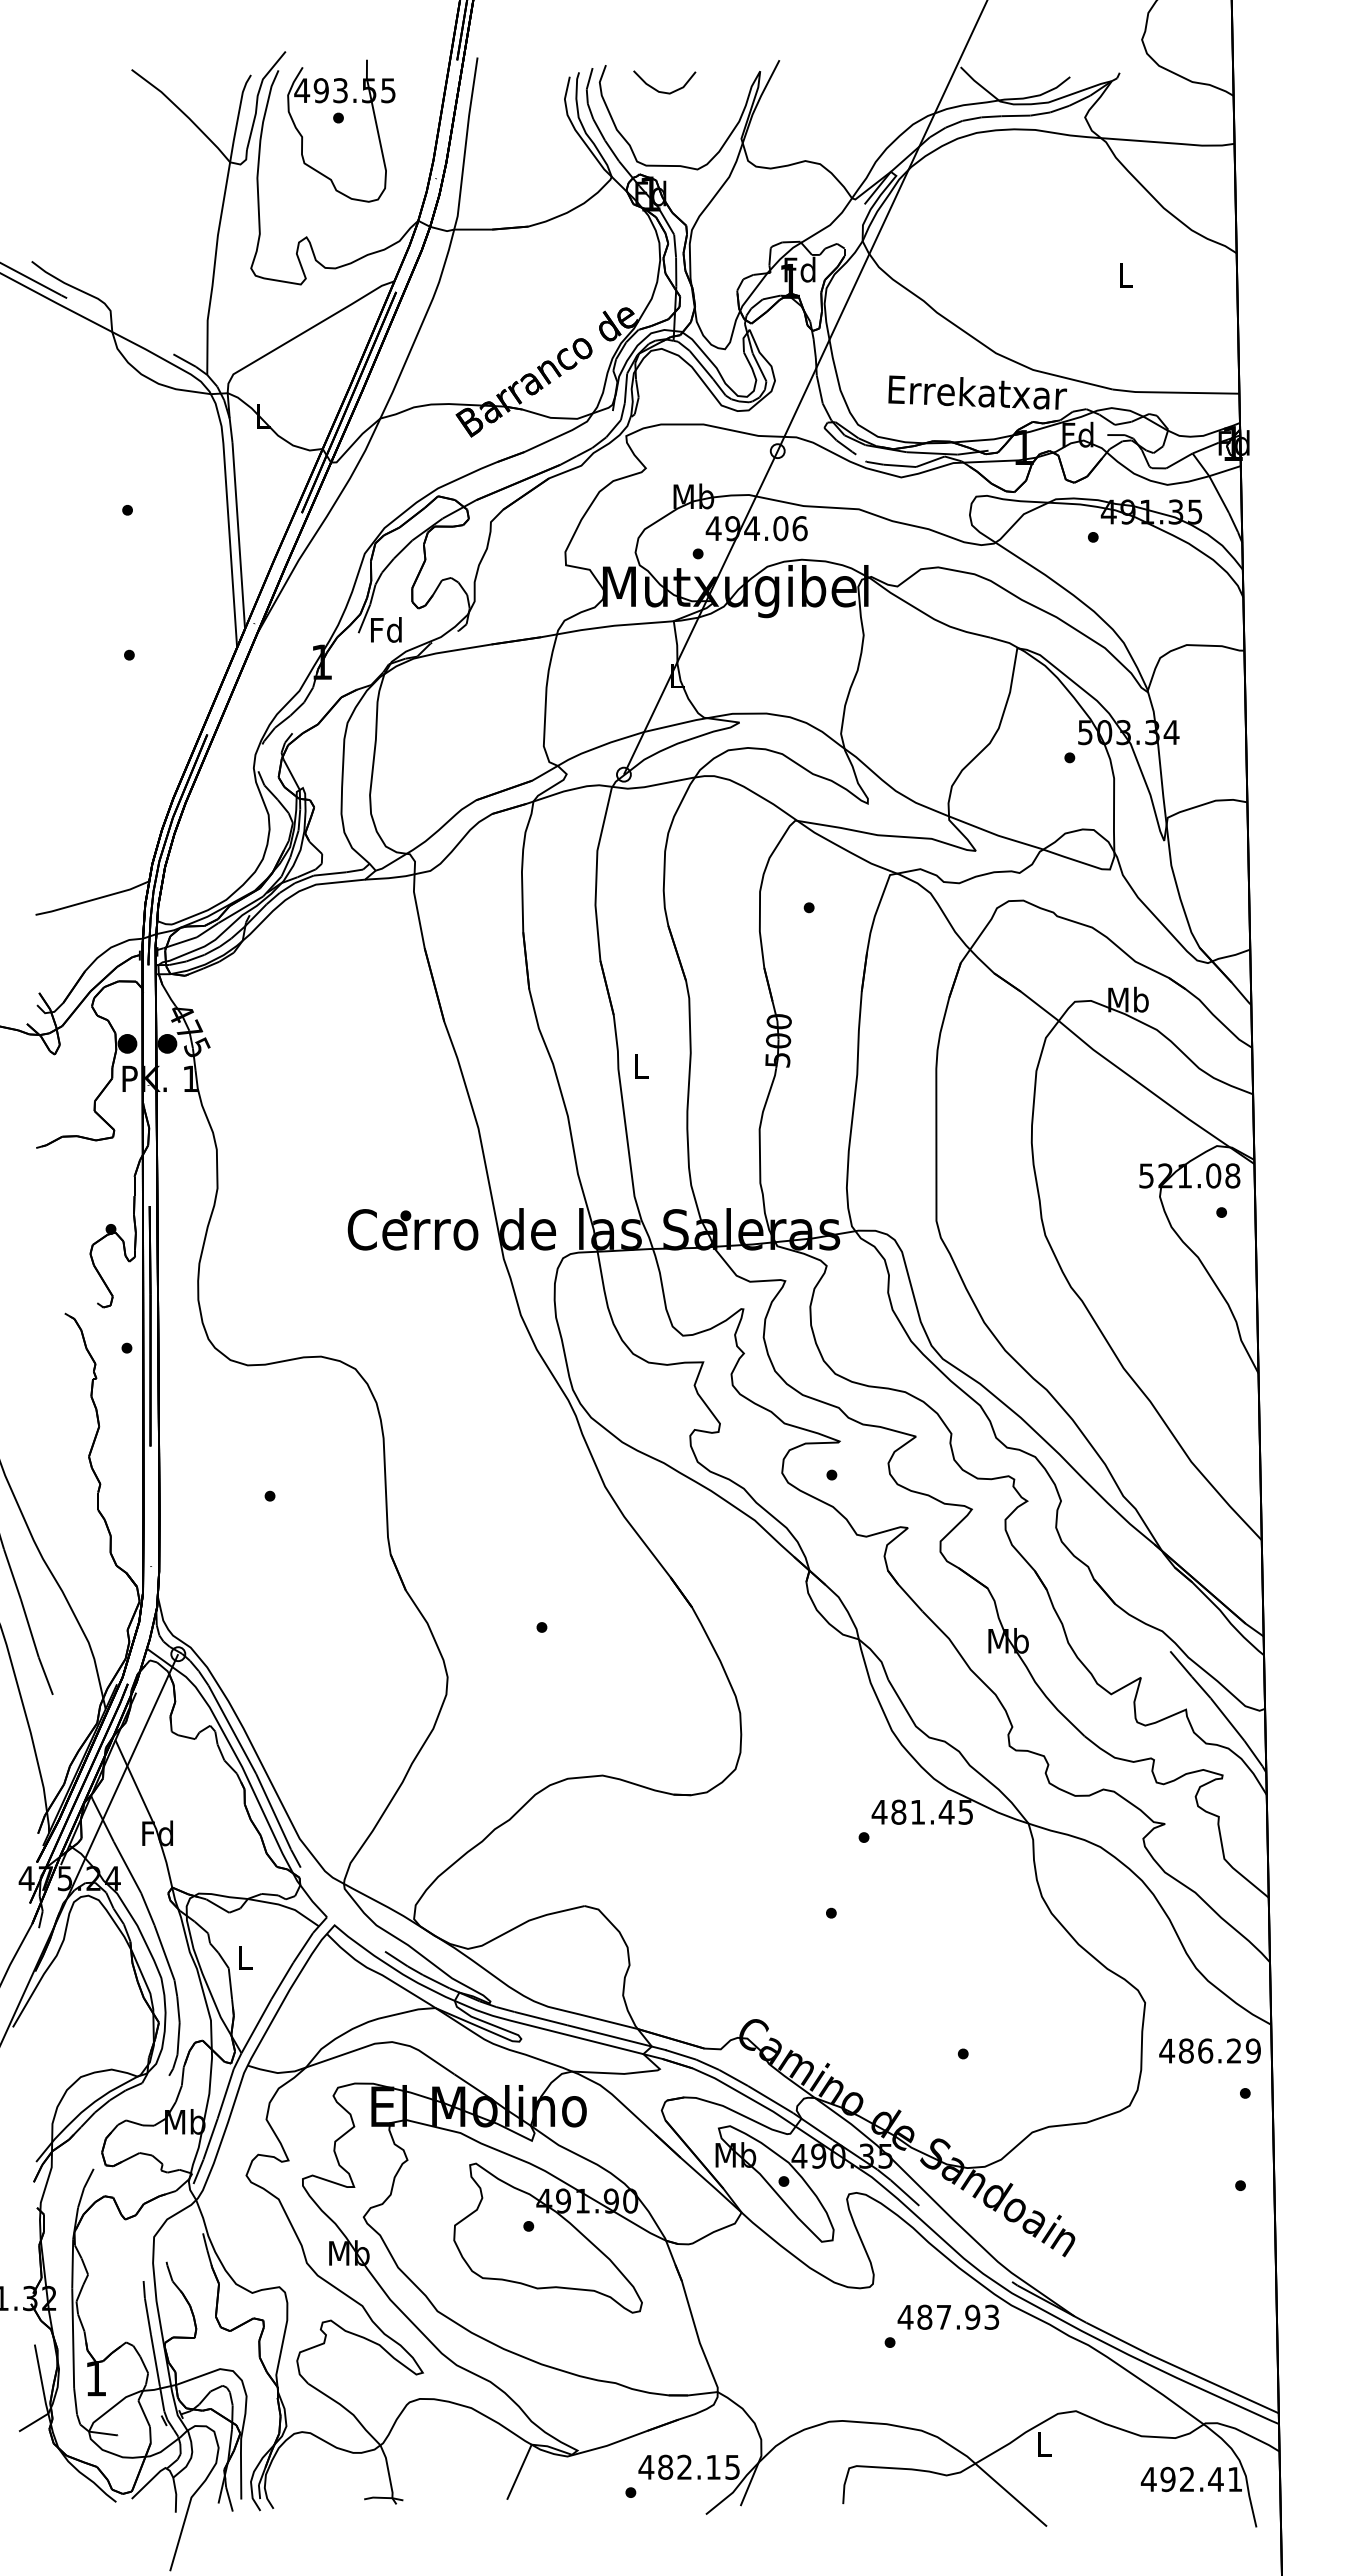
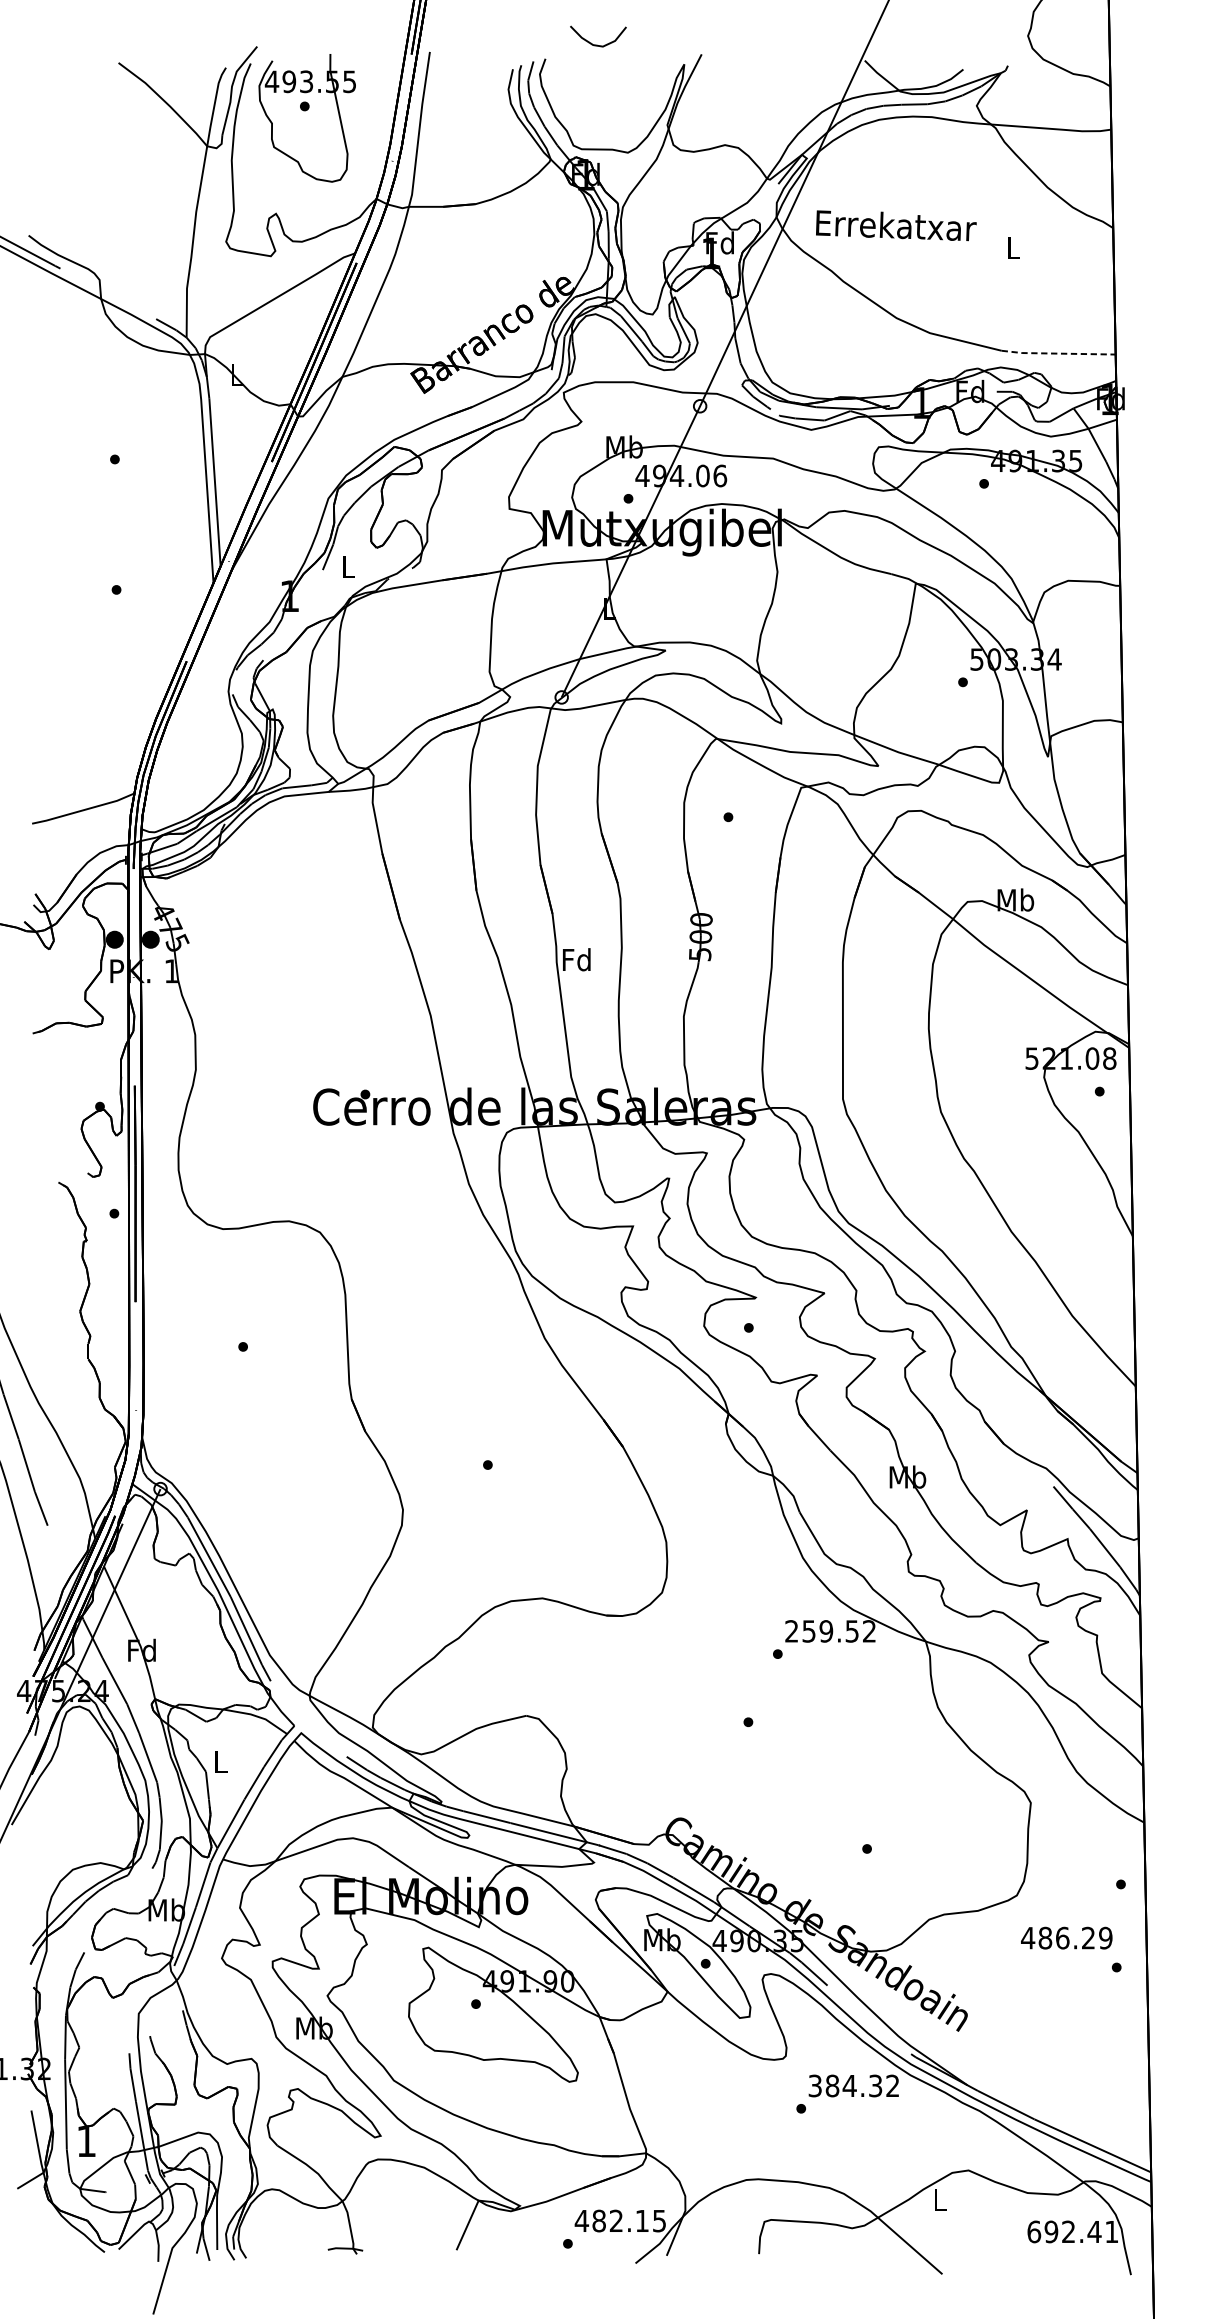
curve: (664, 91) -> (598, 44), moved
text: (977, 392) -> (896, 225), moved
line: (1176, 392) -> (1059, 353), solid -> dashed
text: (386, 629) -> (347, 566), Fd -> L
text: (640, 1065) -> (576, 959), L -> Fd
text: (921, 1811) -> (829, 1630), 481.45 -> 259.52
text: (1209, 2050) -> (1066, 1937), moved
text: (948, 2316) -> (853, 2085), 487.93 -> 384.32
text: (1148, 2479) -> (1033, 2231), 492.41 -> 692.41

